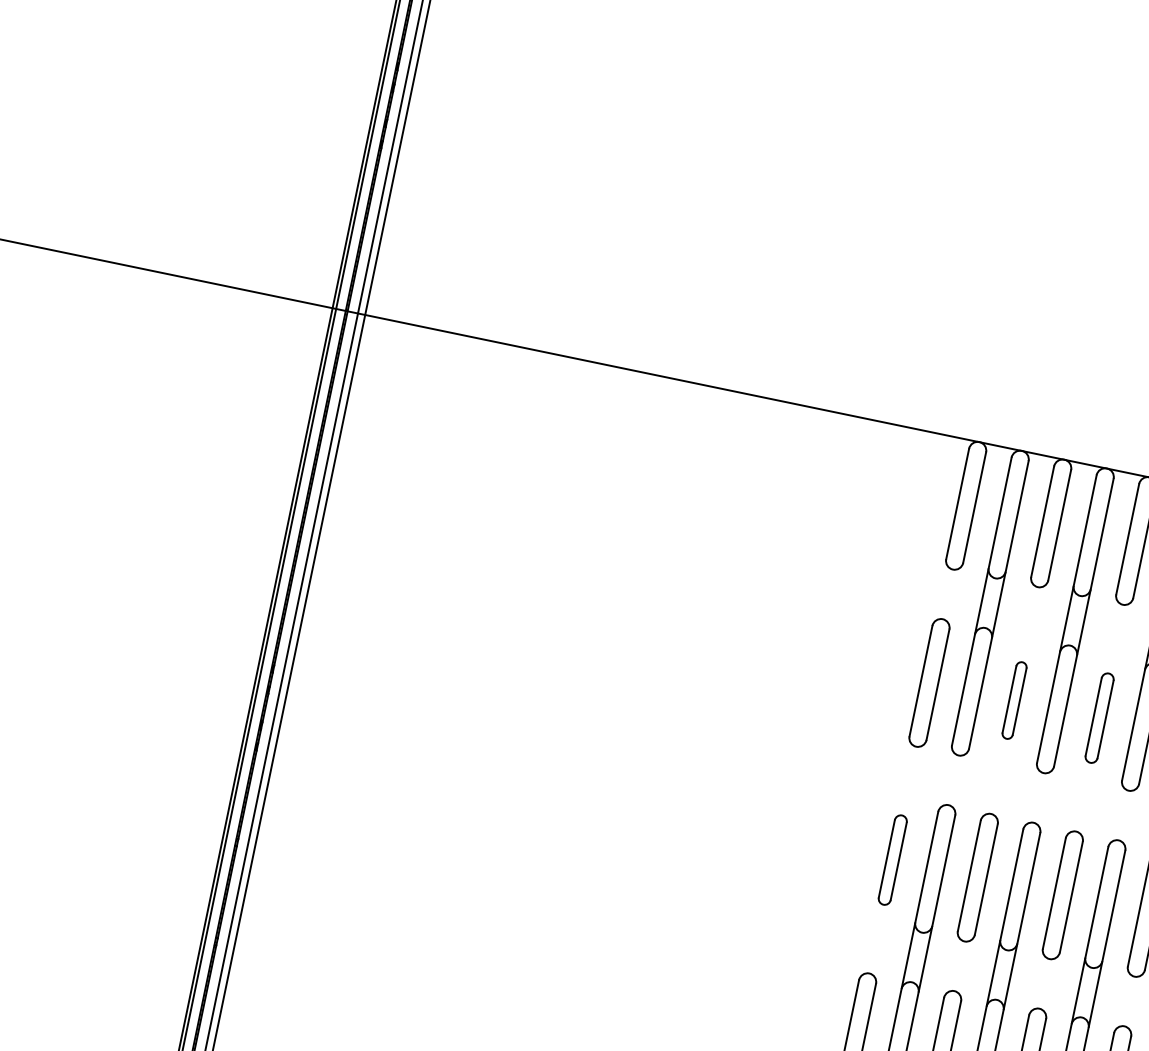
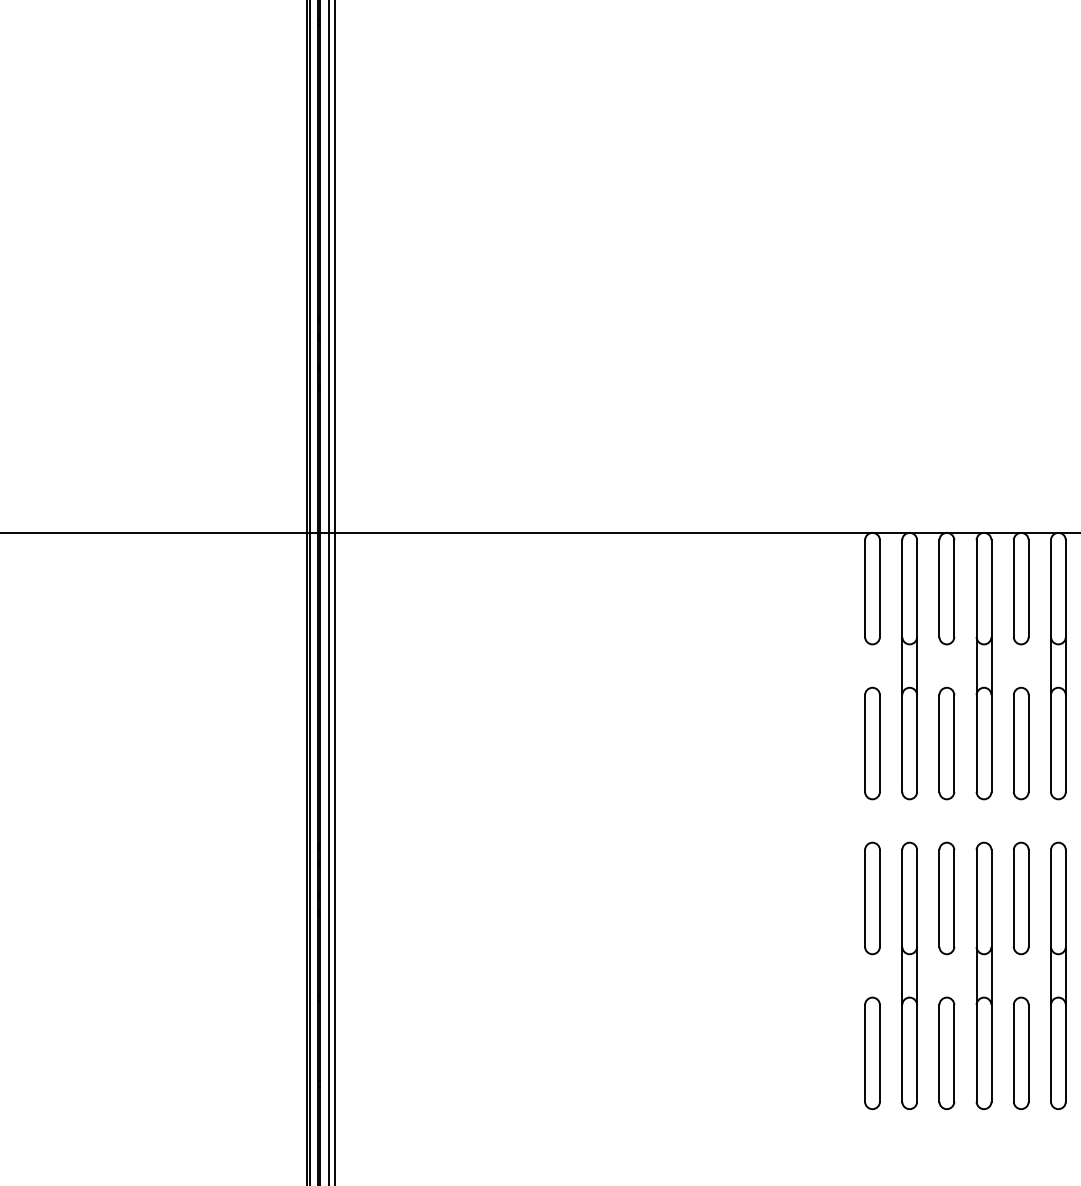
part: (1014, 700) -> (946, 743), size x1.67
part: (1099, 718) -> (1021, 743), size x1.43
part: (892, 860) -> (872, 898), size x1.43

